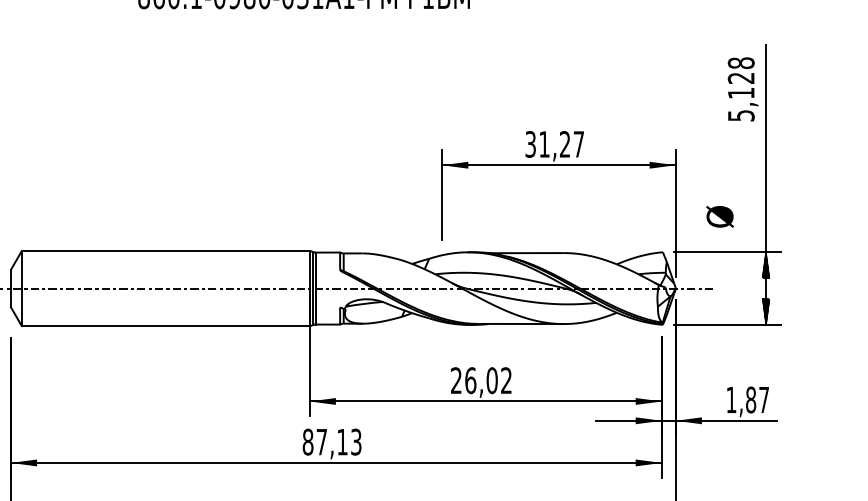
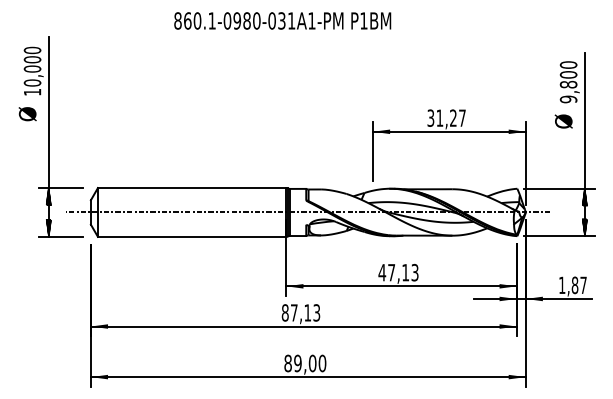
text: (741, 89) -> (568, 82), 5,128 -> 9,800
text: (719, 216) -> (563, 121), moved
text: (481, 380) -> (398, 272), 26,02 -> 47,13

